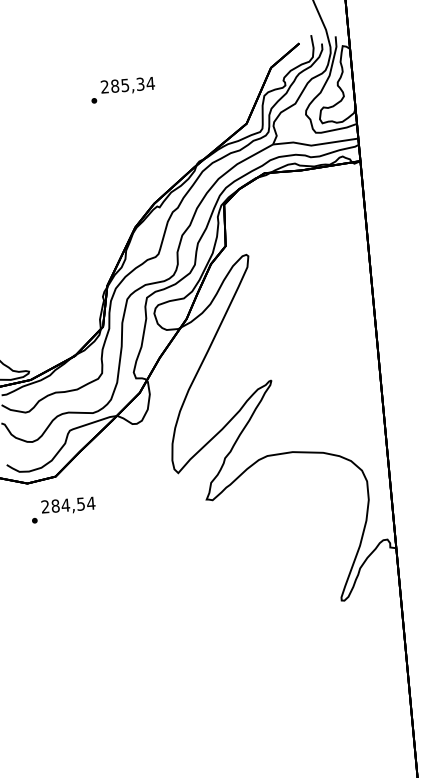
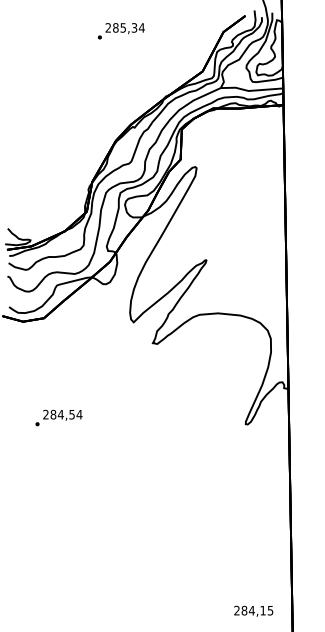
text: (123, 90) -> (121, 31), moved
text: (62, 509) -> (58, 417), moved

